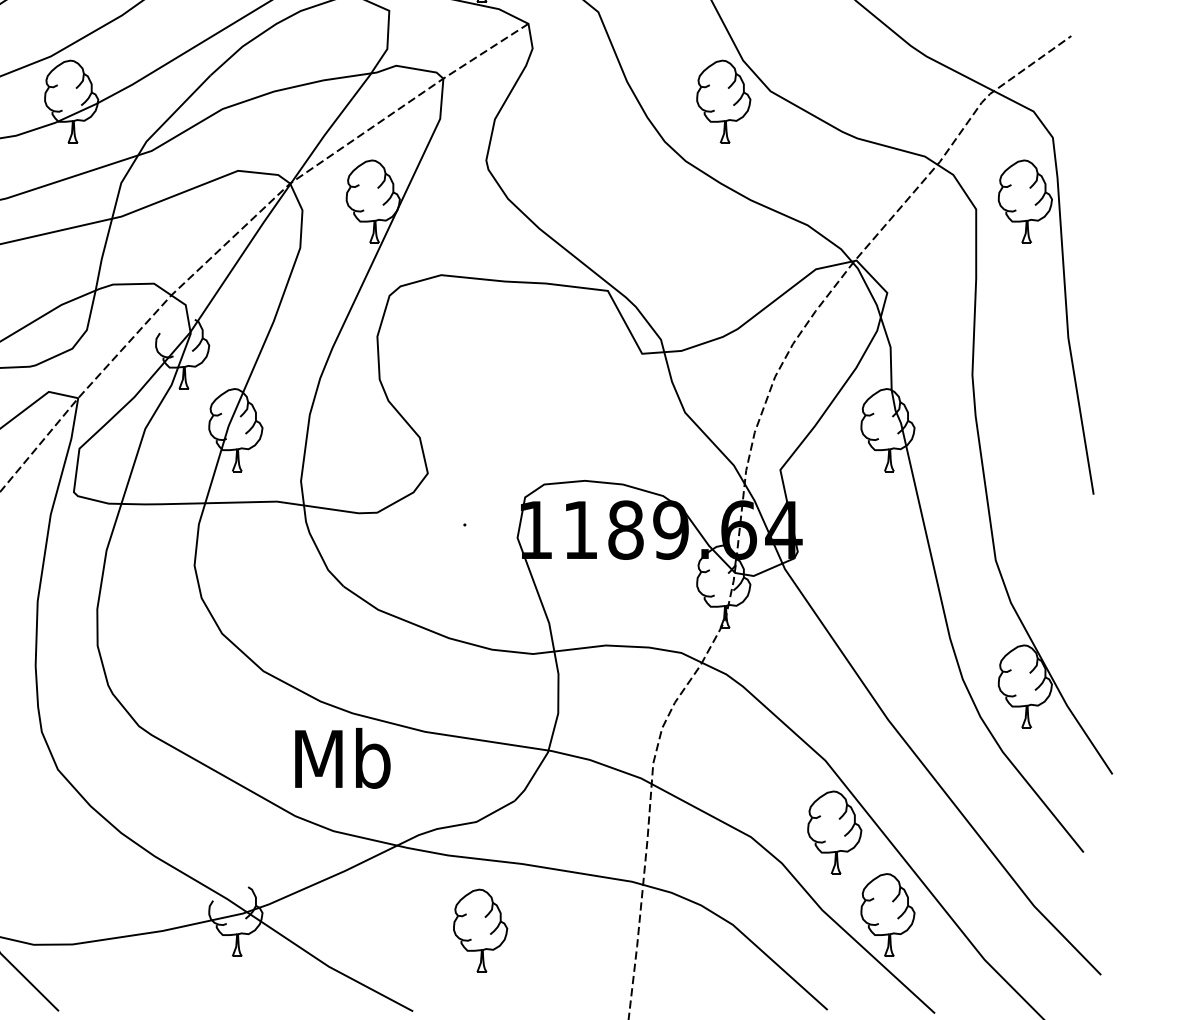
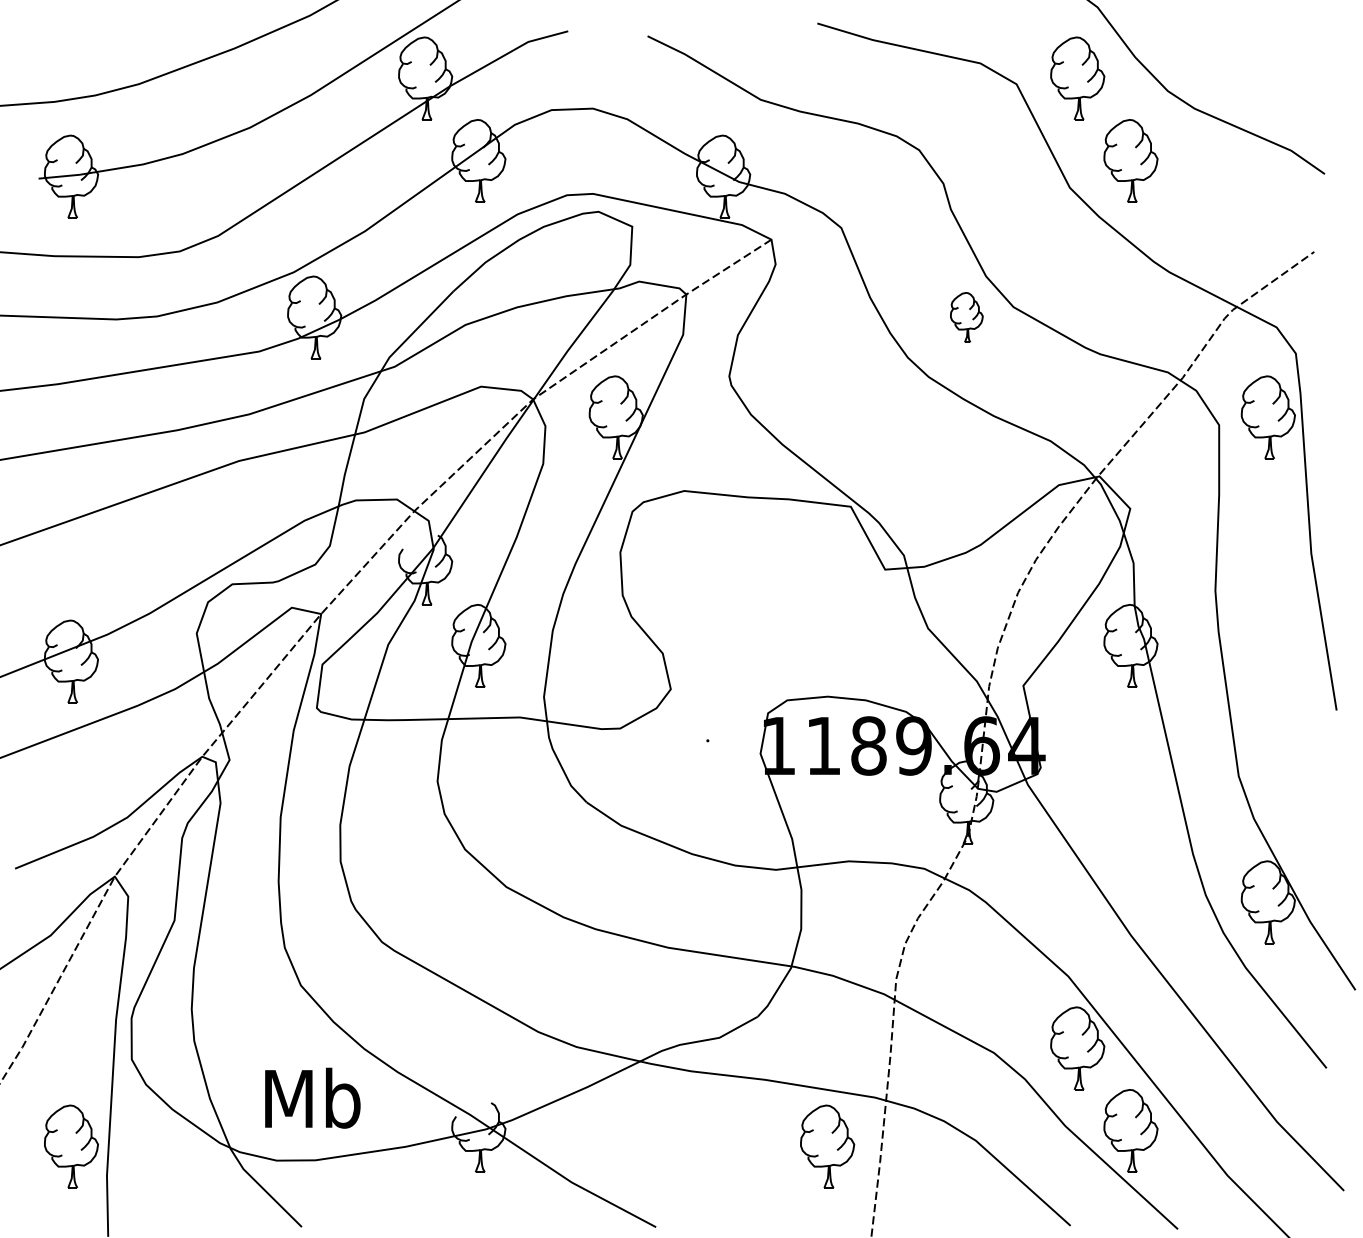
part: (723, 101) -> (966, 317), size x0.6
text: (342, 757) -> (312, 1097), moved
part: (480, 930) -> (827, 1146), moved

